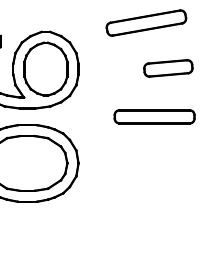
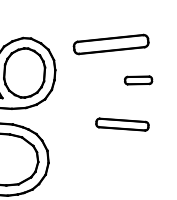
part: (146, 22) -> (111, 43), moved
part: (168, 68) -> (138, 80), size x0.6
part: (154, 116) -> (122, 124), size x0.7

